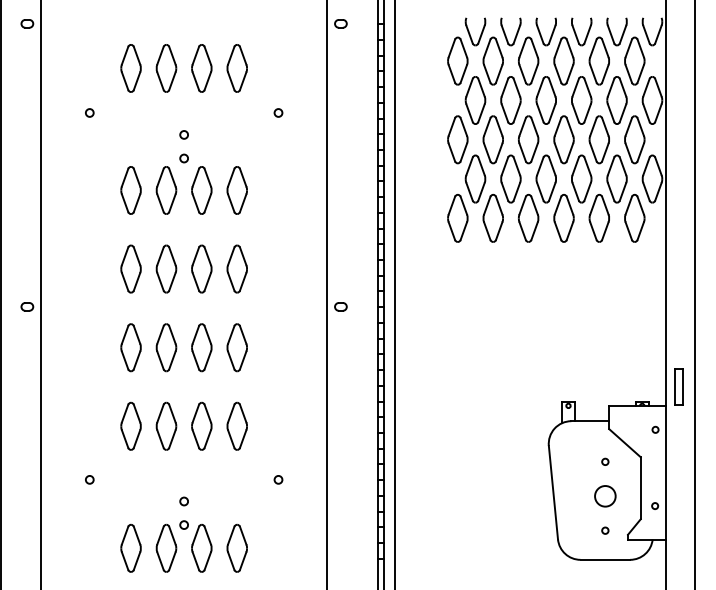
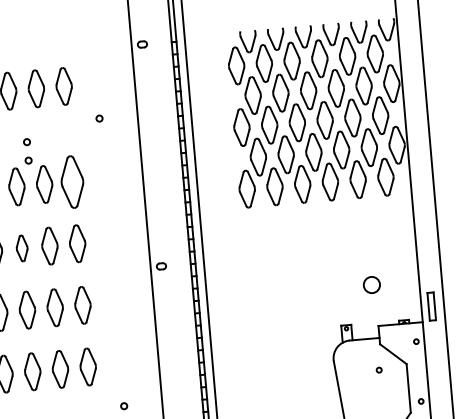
part: (236, 190) -> (71, 182), size x1.4
part: (166, 268) -> (22, 248), size x0.7
circle: (605, 496) -> (372, 285), moved

